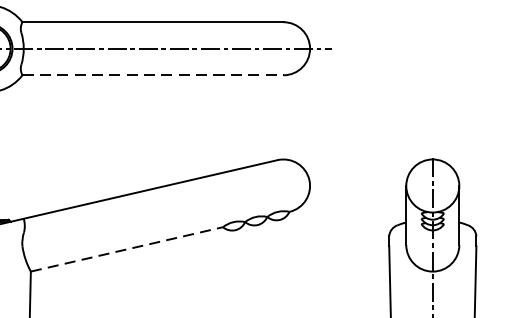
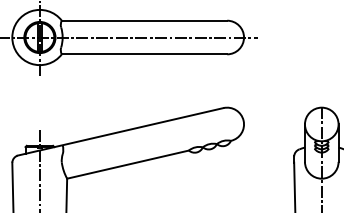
line: (152, 75) -> (144, 54), dashed -> solid
line: (127, 249) -> (128, 164), dashed -> solid

